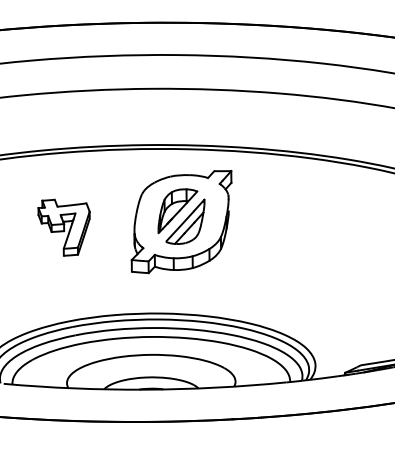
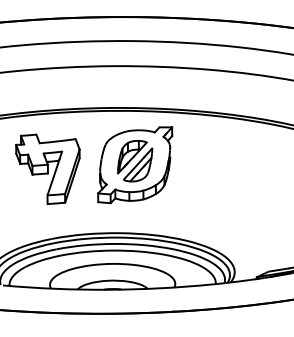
part: (63, 227) -> (47, 169), size x1.67

